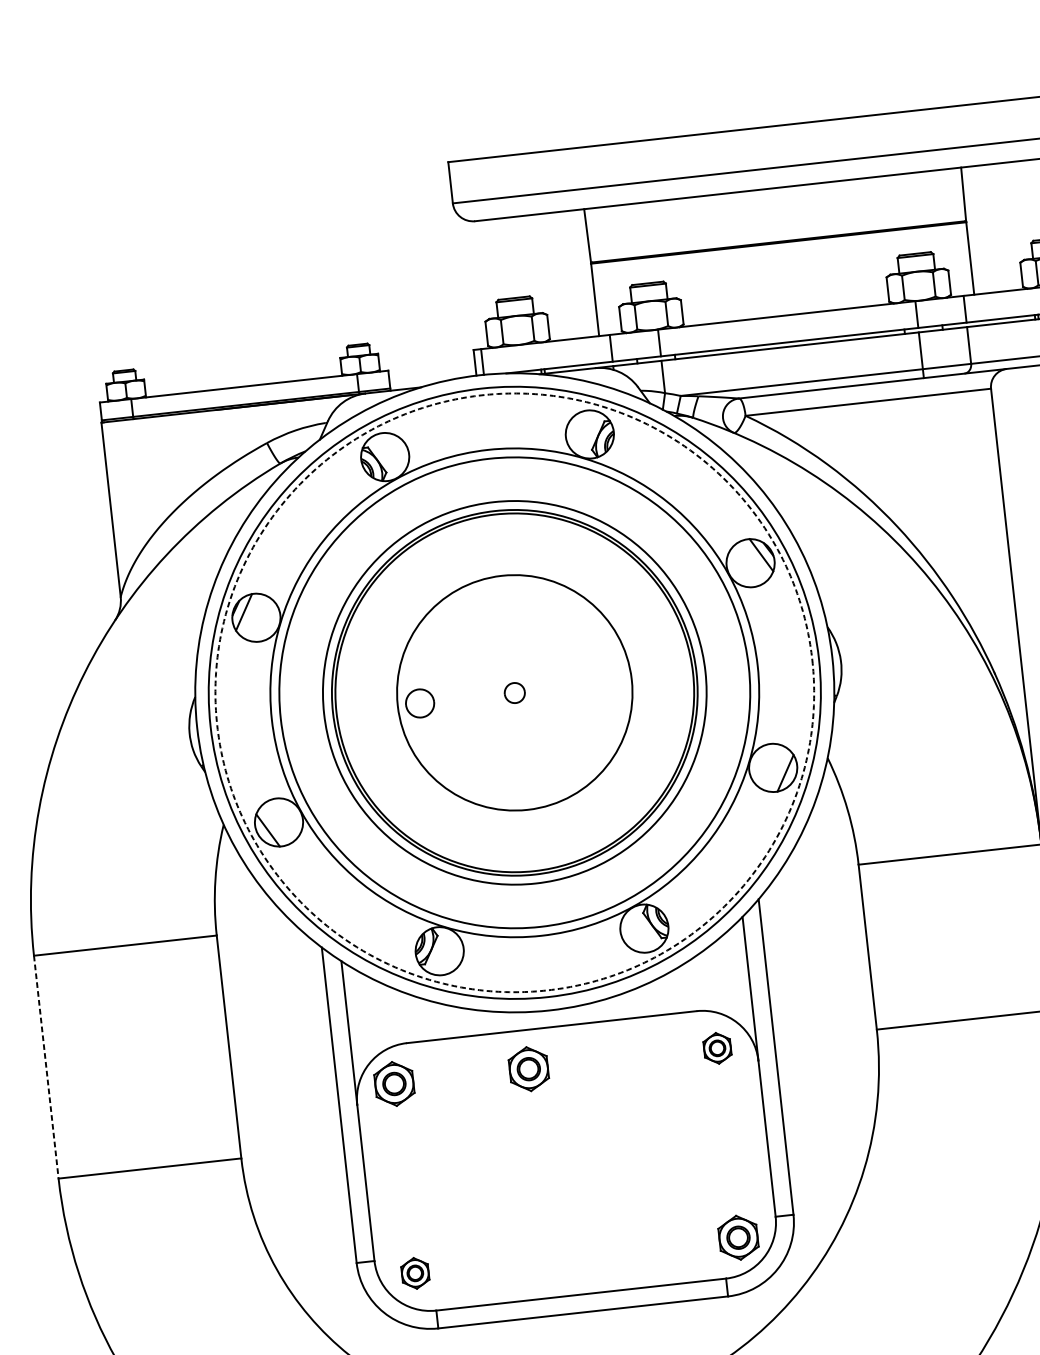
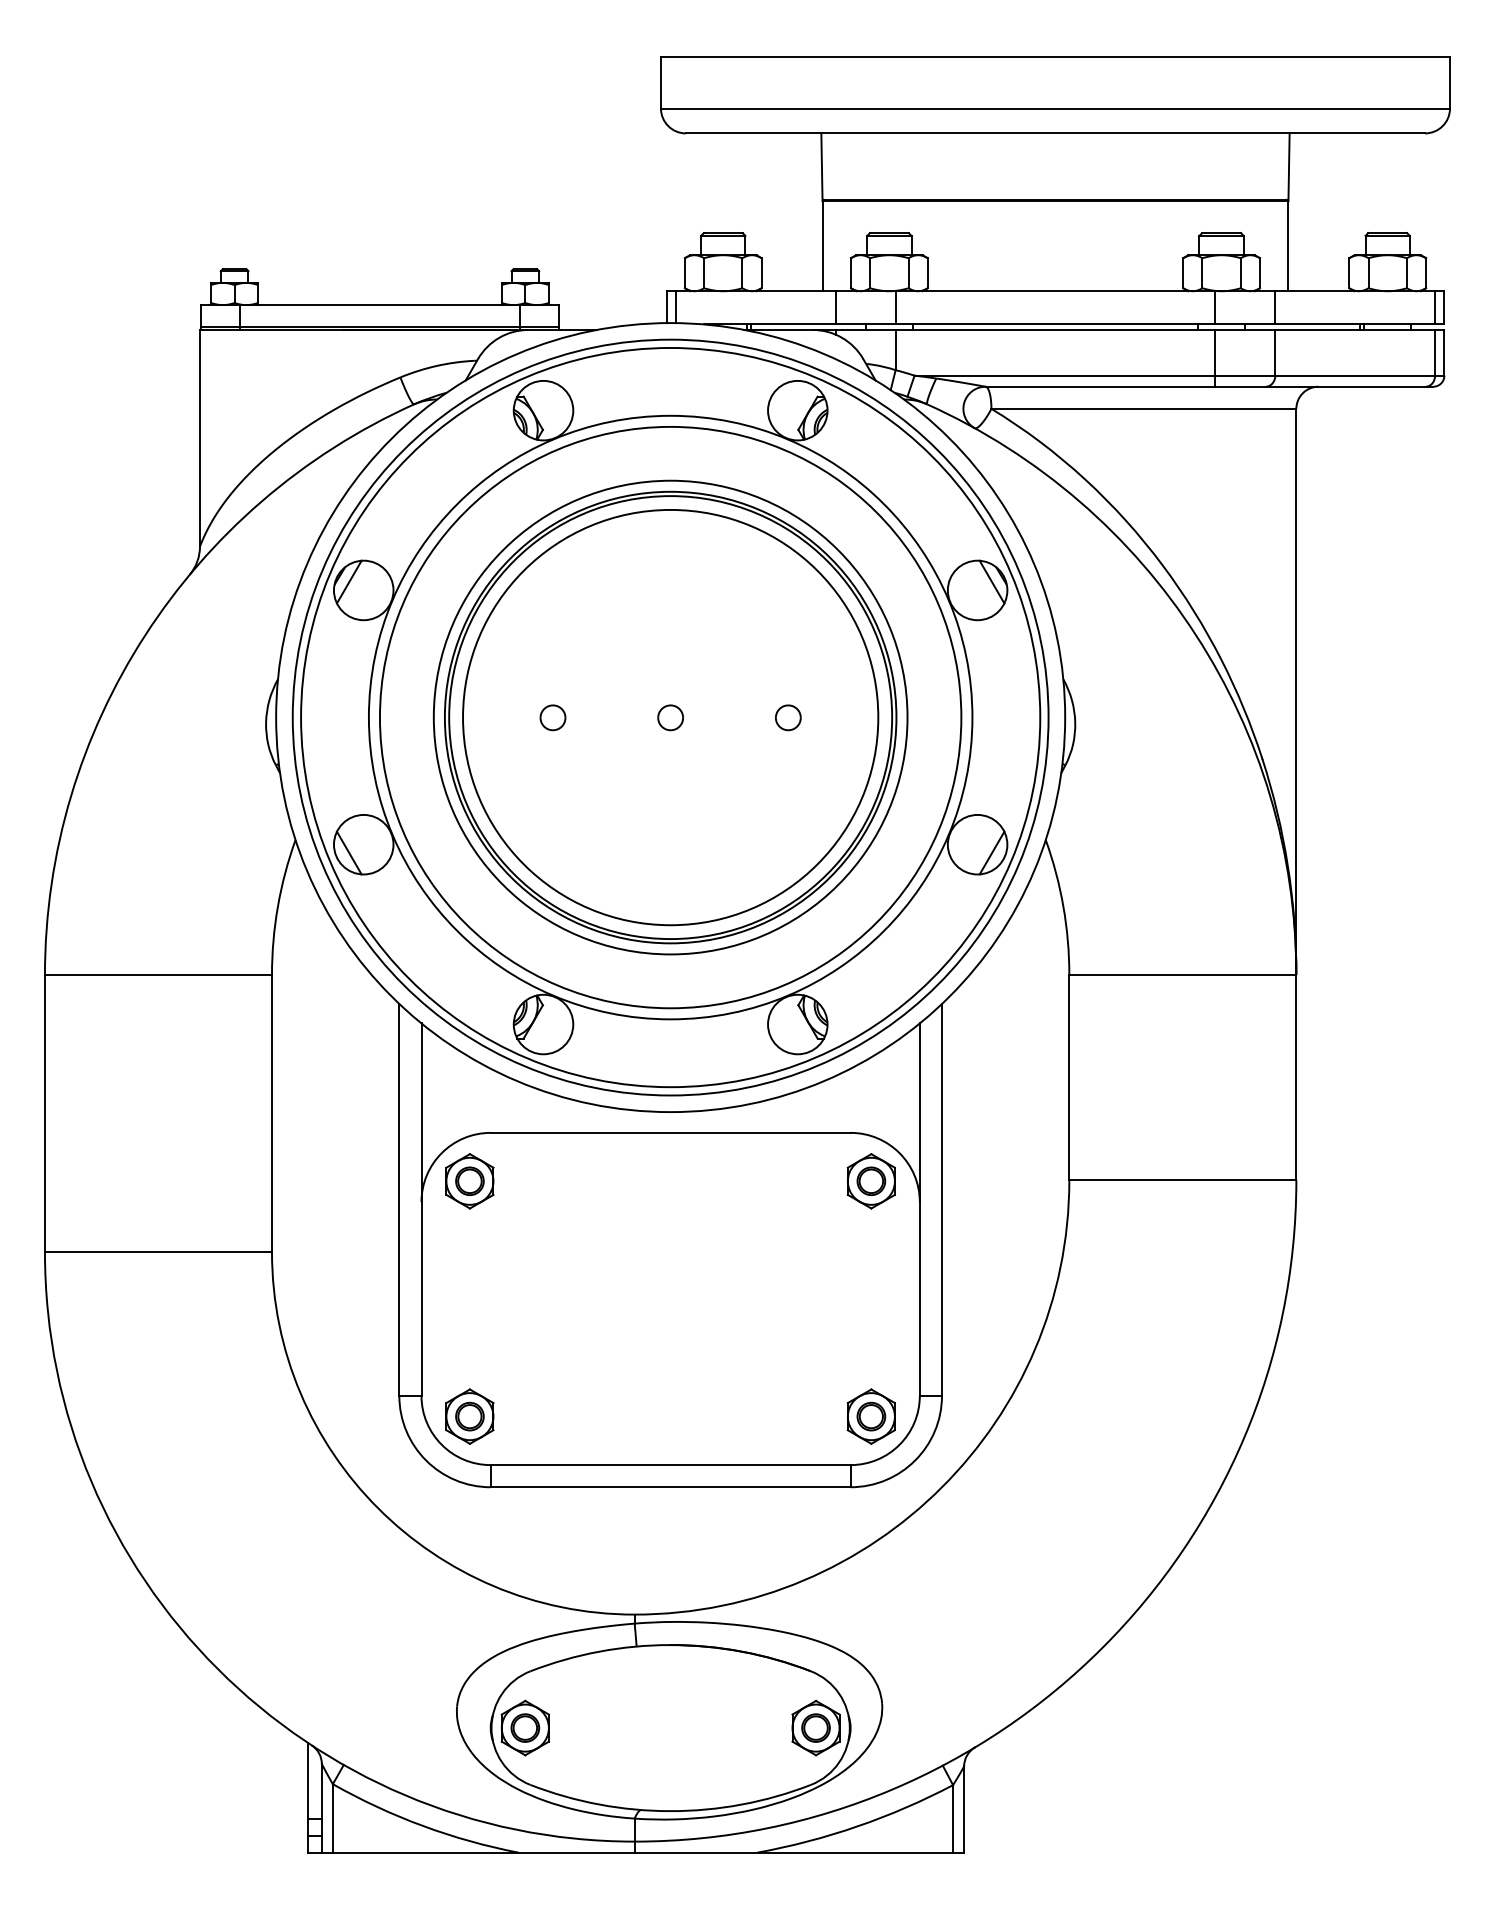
part: (609, 682) -> (788, 717), added
circle: (514, 692) -> (670, 717), dashed -> solid
circle: (514, 692) -> (670, 717), size x1.43
part: (419, 703) -> (552, 717), size x0.71
part: (716, 1048) -> (870, 1181), size x1.43
line: (45, 1067) -> (44, 1113), dashed -> solid
part: (528, 1069) -> (636, 1181), removed
part: (414, 1273) -> (469, 1416), size x1.43

